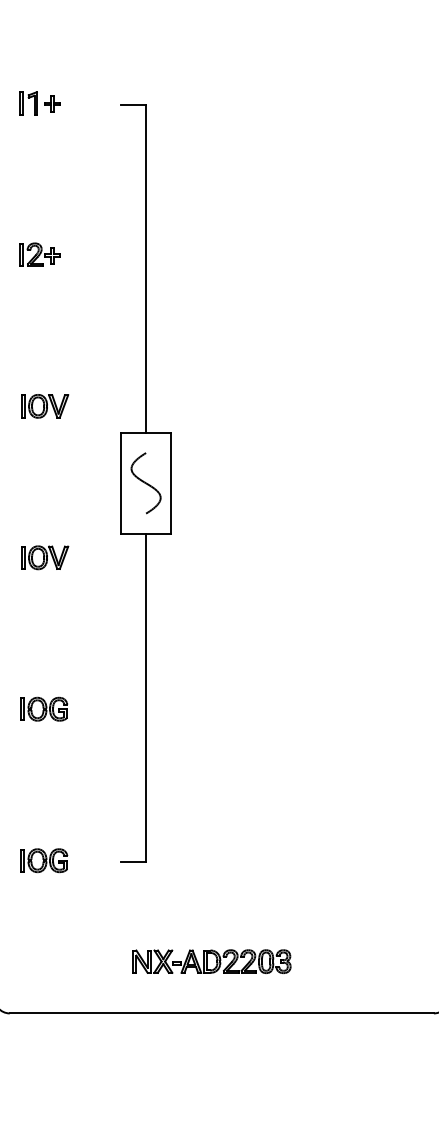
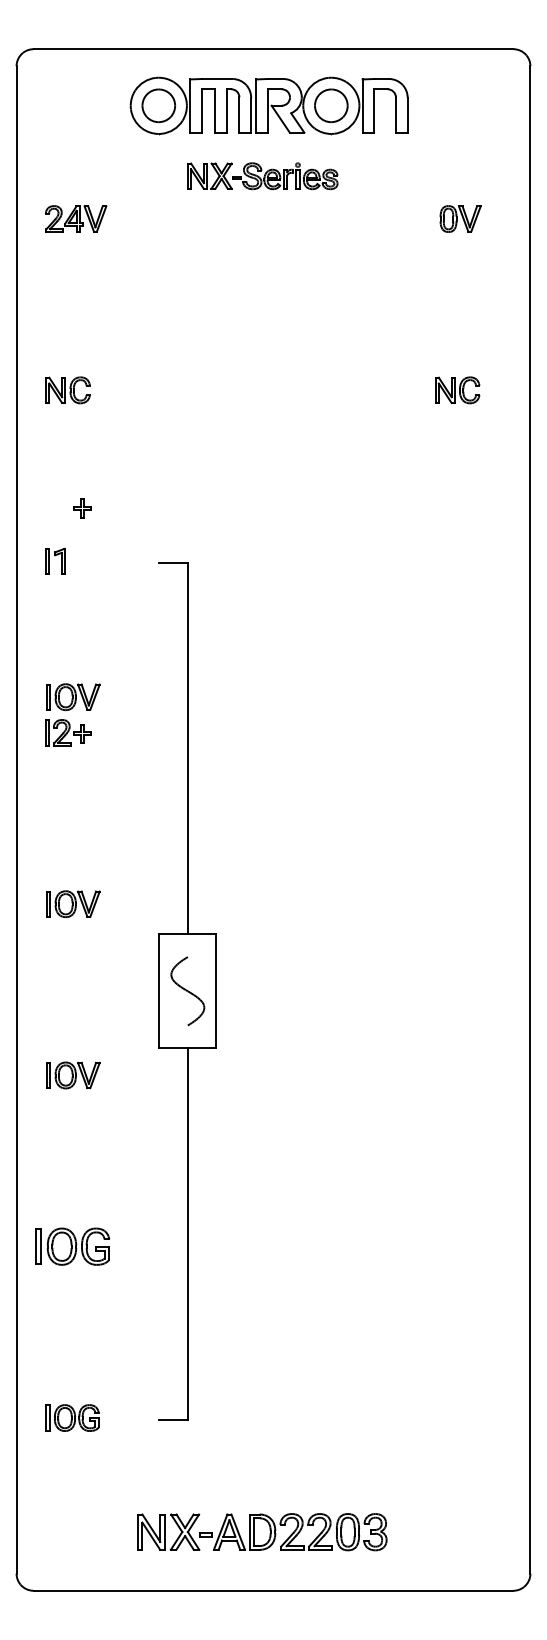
part: (52, 104) -> (82, 508), moved
part: (45, 223) -> (73, 697), added
part: (44, 709) -> (72, 1246), size x1.4
part: (212, 961) -> (262, 1532), size x1.4

